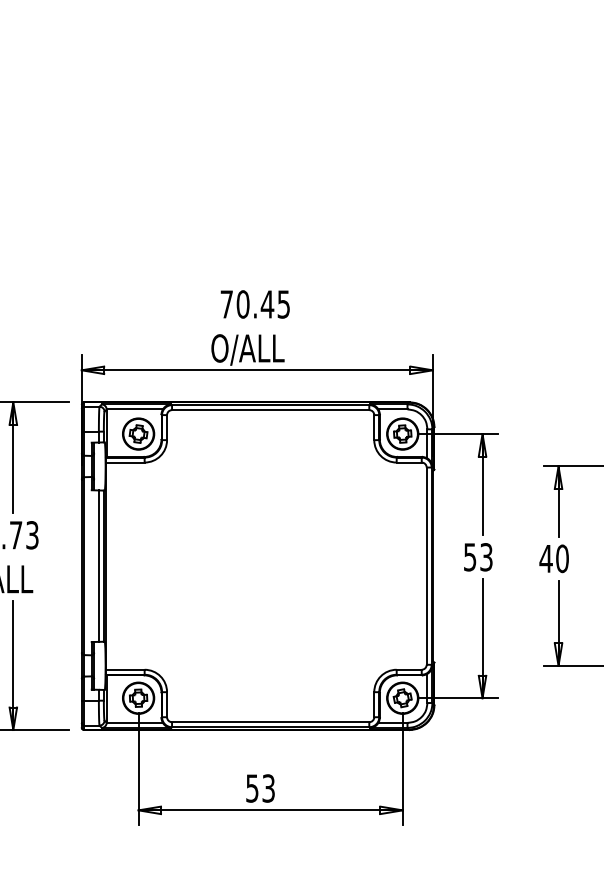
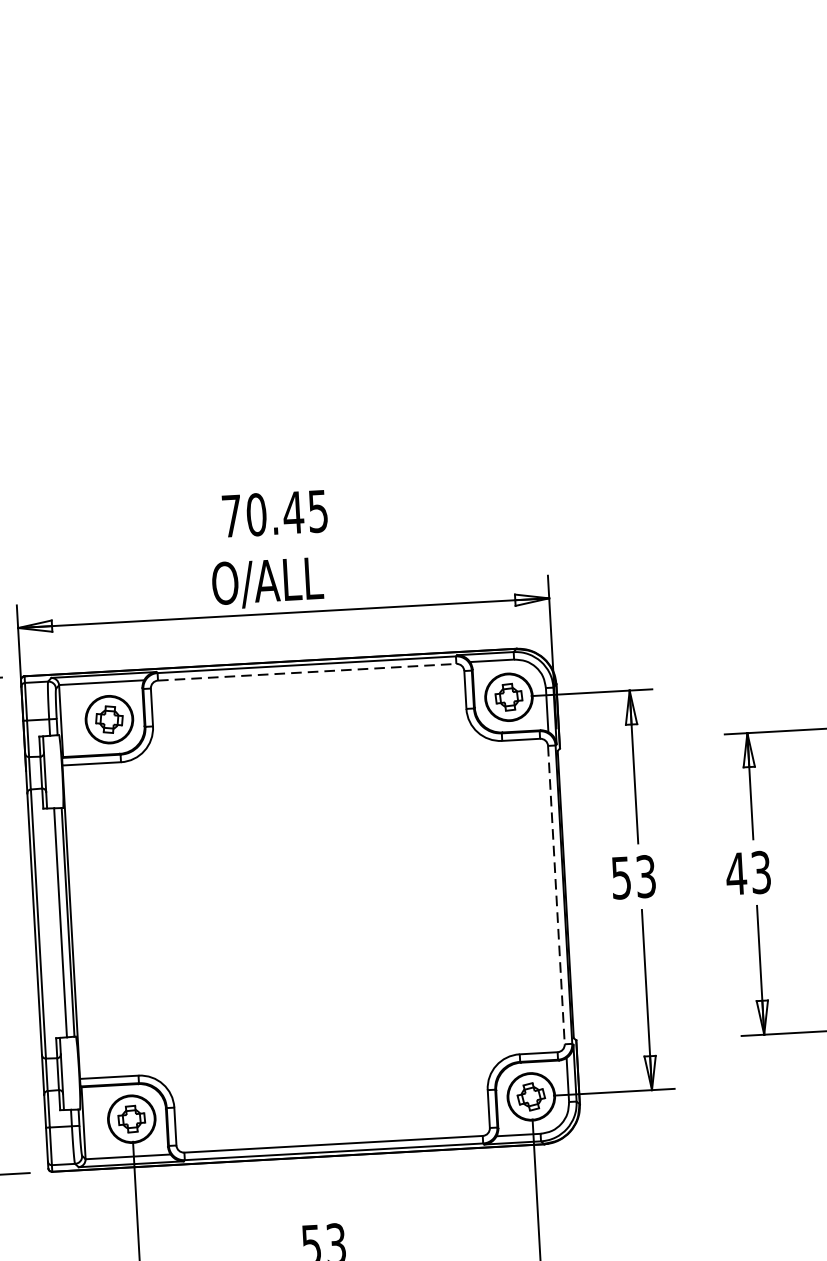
line: (270, 410) -> (306, 672), solid -> dashed
text: (562, 558) -> (761, 872), 40 -> 43
line: (426, 566) -> (556, 895), solid -> dashed

